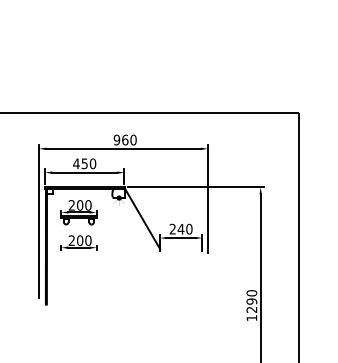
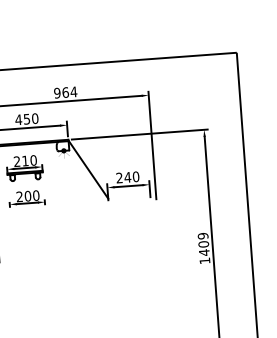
text: (133, 139) -> (73, 91), 960 -> 964
text: (80, 205) -> (25, 161), 200 -> 210
text: (251, 301) -> (203, 244), 1290 -> 1409

